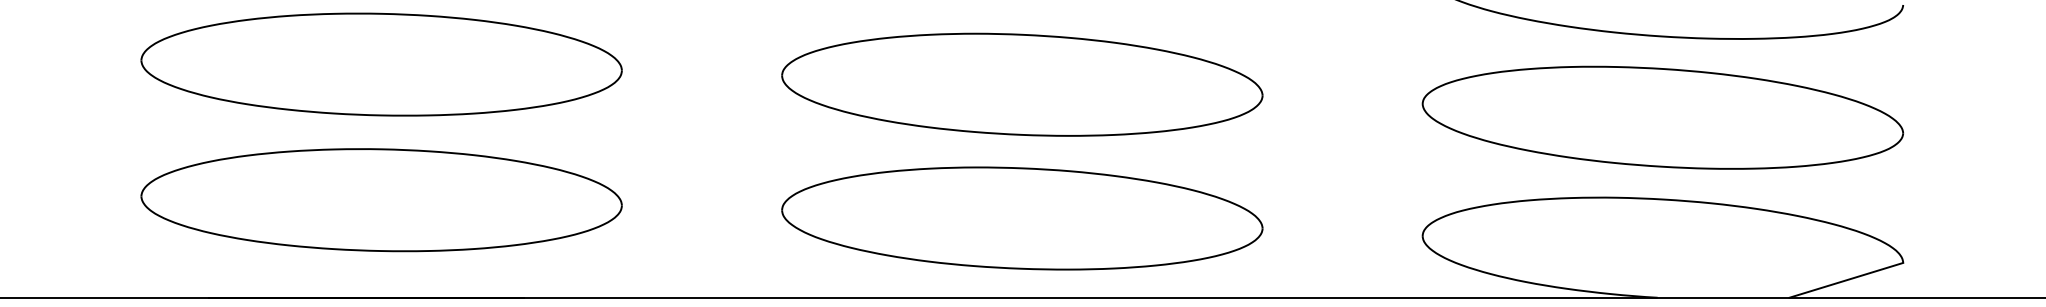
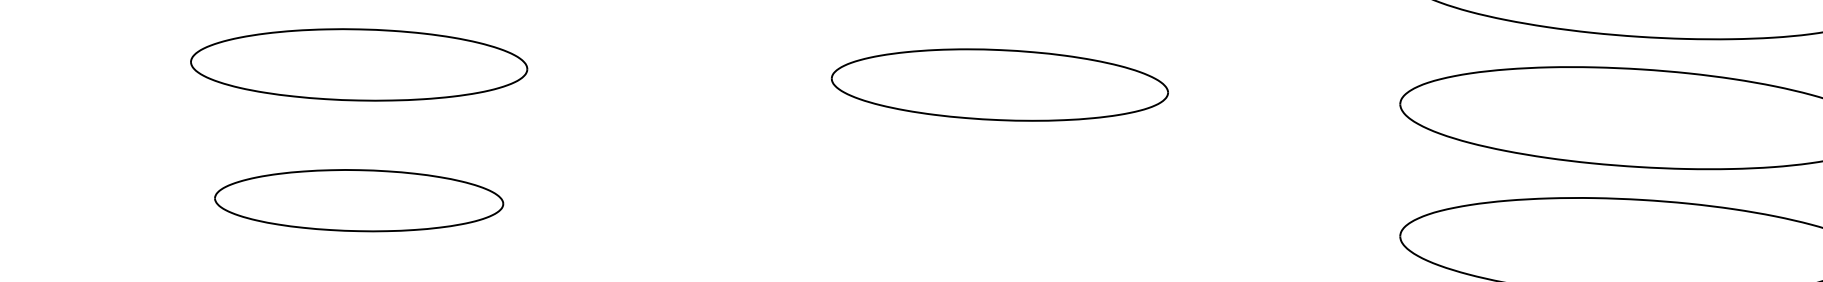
part: (381, 64) -> (359, 64), size x0.7
part: (1022, 84) -> (1000, 84), size x0.7
part: (381, 200) -> (359, 200), size x0.6
part: (1022, 218) -> (1000, 218), removed

